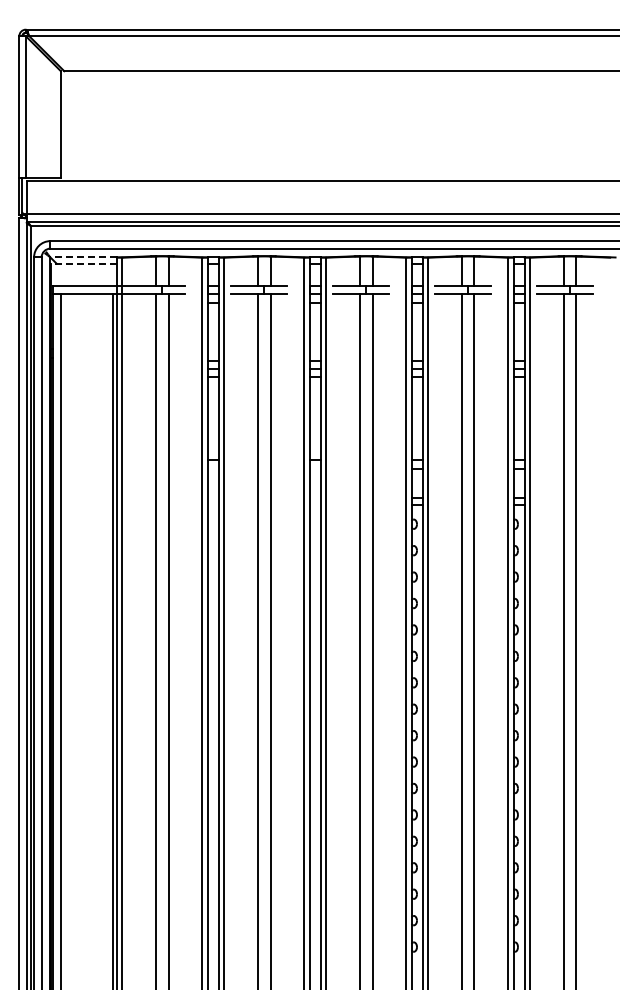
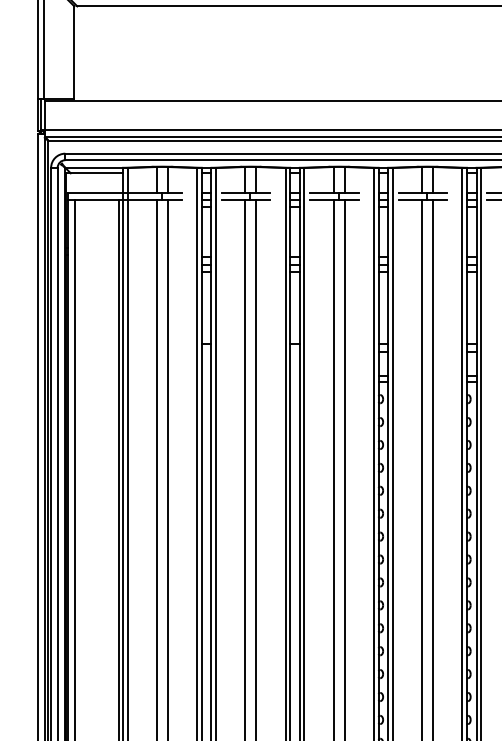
line: (83, 257) -> (93, 167), dashed -> solid
line: (84, 263) -> (94, 173), dashed -> solid

